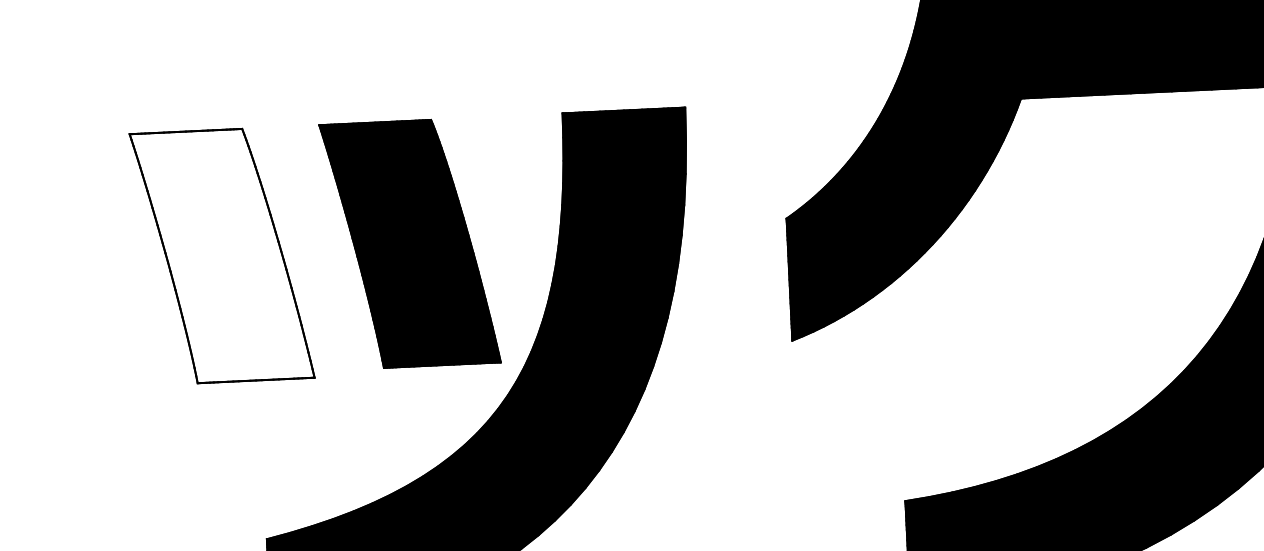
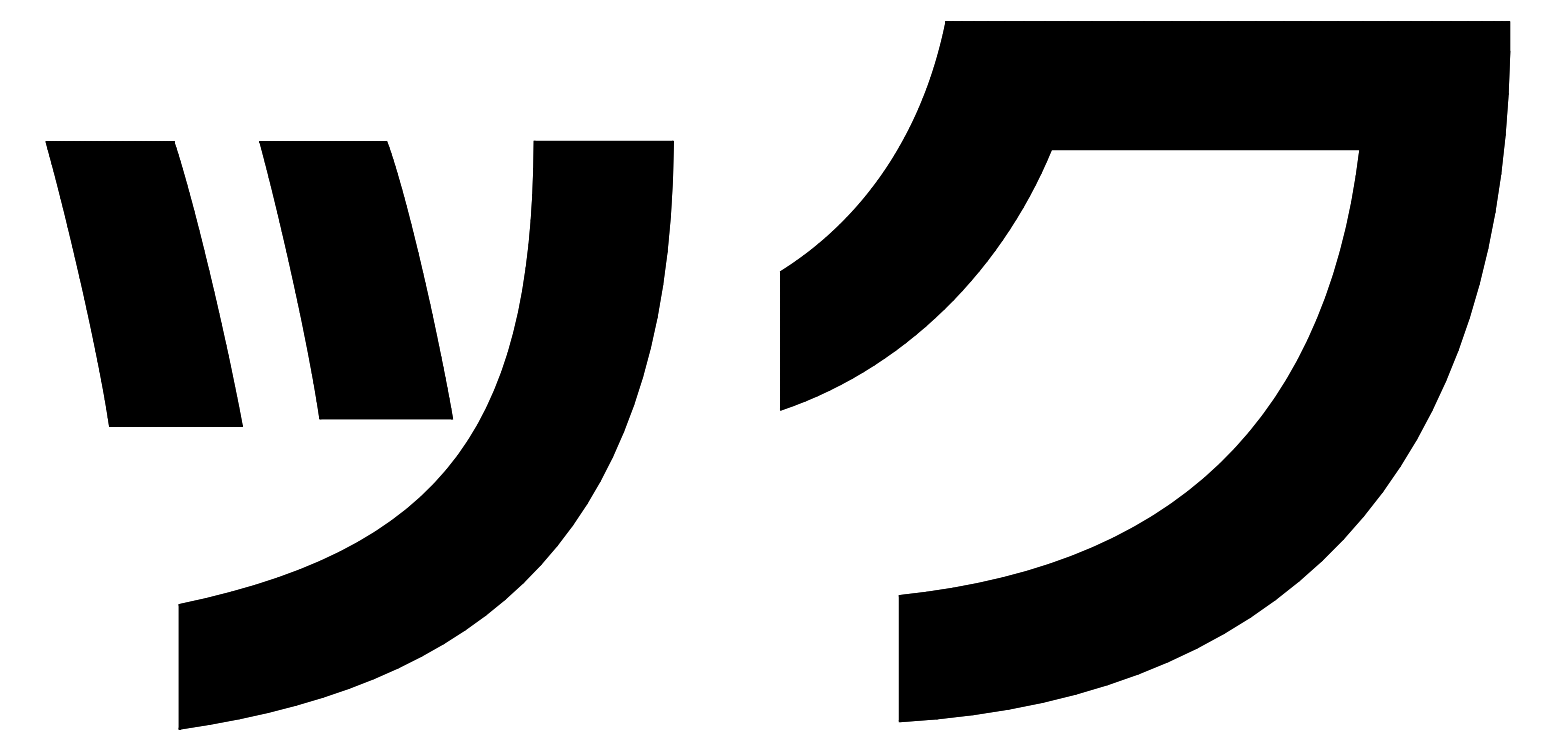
fill: (221, 255) -> (143, 283), added

